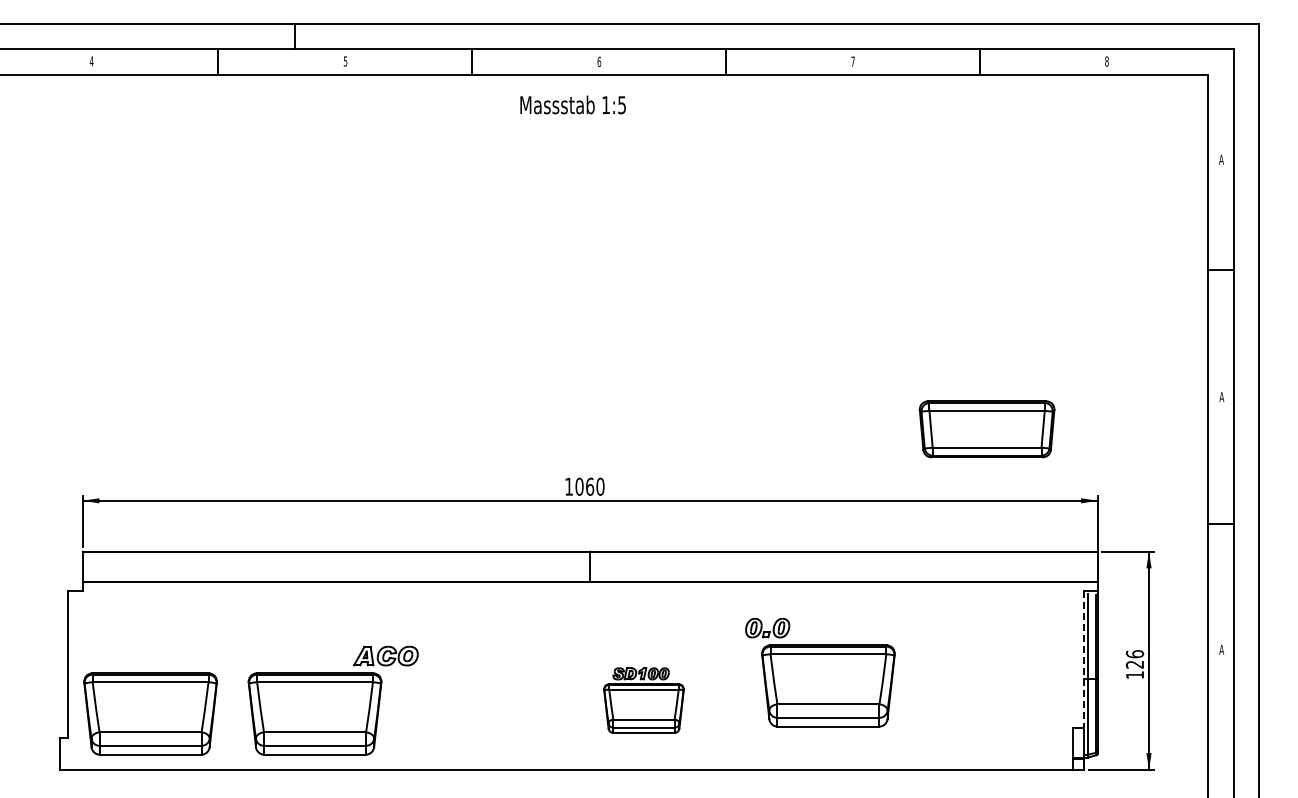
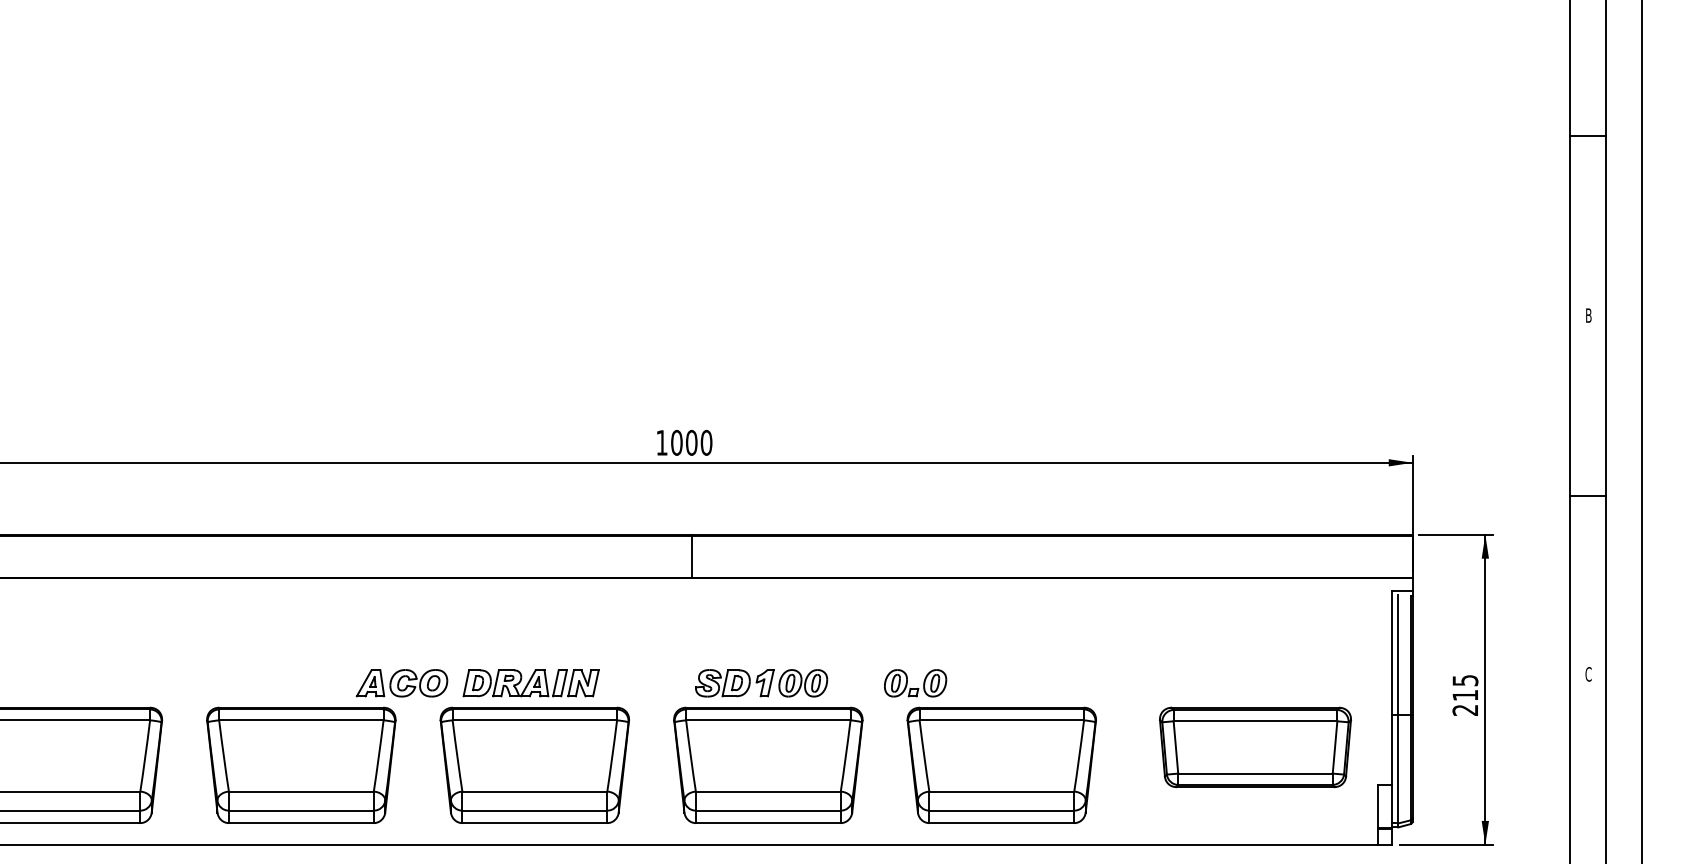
text: (1221, 397) -> (1588, 316), A -> B
part: (986, 429) -> (1254, 747), moved
text: (590, 486) -> (692, 442), 1060 -> 1000
text: (1221, 649) -> (1588, 673), A -> C
line: (1083, 659) -> (1392, 688), dashed -> solid
text: (1134, 664) -> (1464, 695), 126 -> 215
part: (820, 672) -> (990, 746), moved
part: (479, 700) -> (534, 746), added
part: (643, 700) -> (767, 746), size x1.67

